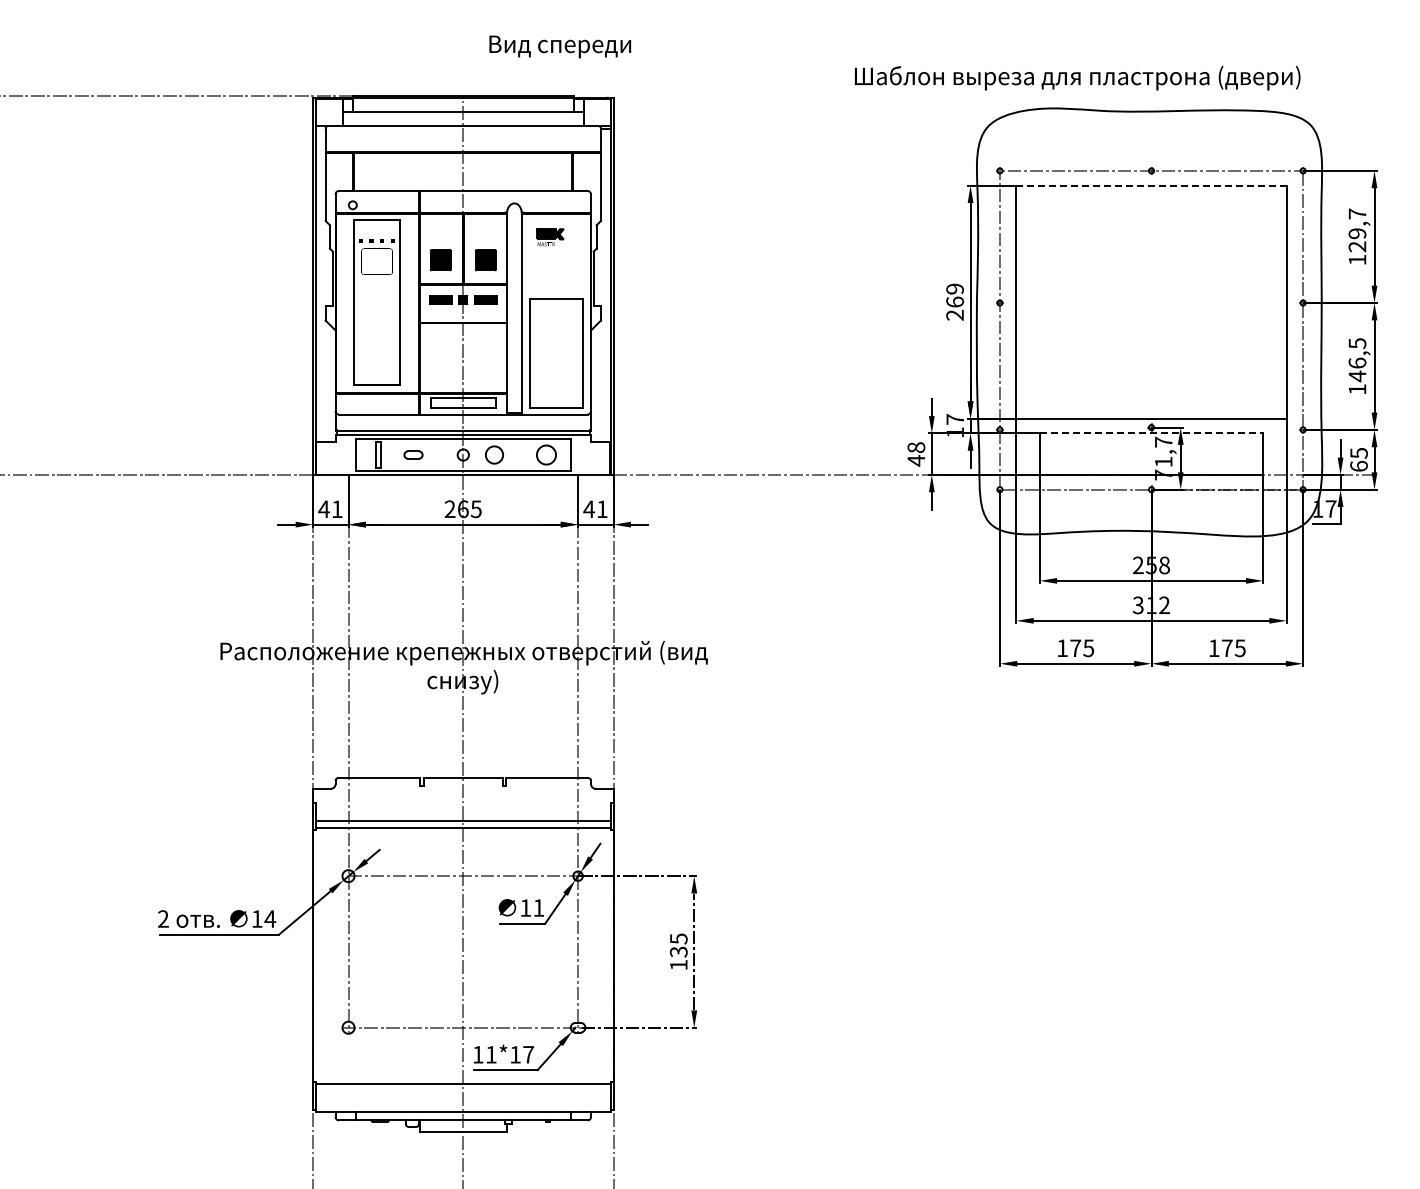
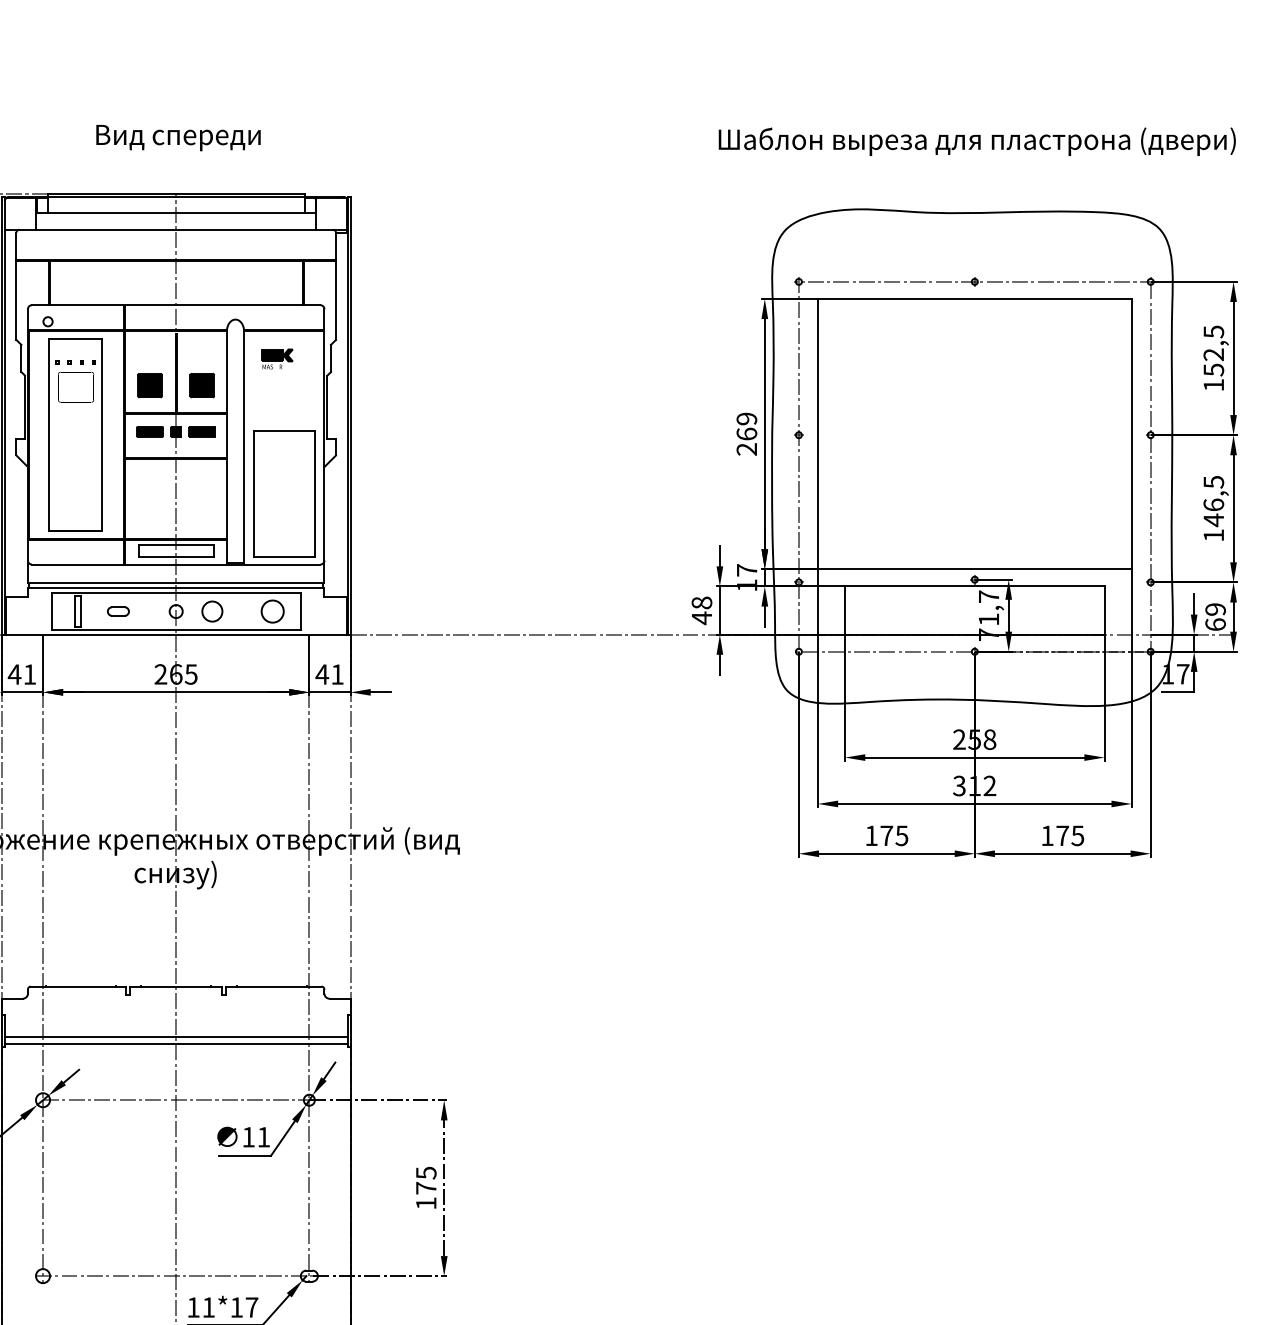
text: (560, 46) -> (178, 137), moved
text: (1077, 78) -> (977, 142), moved
line: (1151, 185) -> (974, 298), dashed -> solid
text: (1357, 230) -> (1213, 351), 129,7 -> 152,5
line: (1151, 433) -> (974, 586), dashed -> solid
text: (1358, 453) -> (1214, 609), 65 -> 69
text: (678, 951) -> (425, 1187), 135 -> 175

